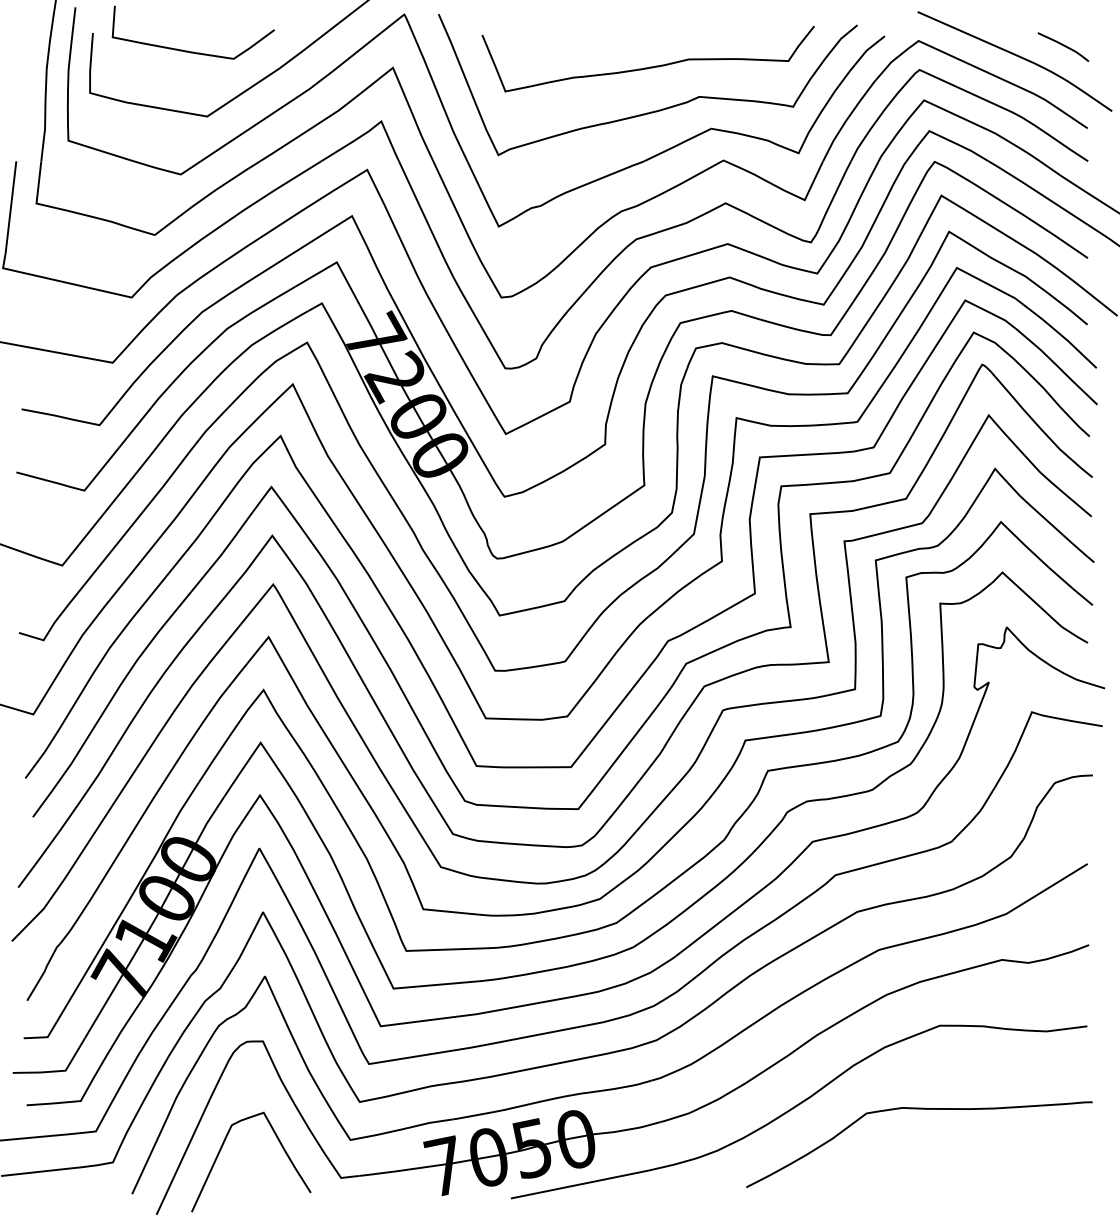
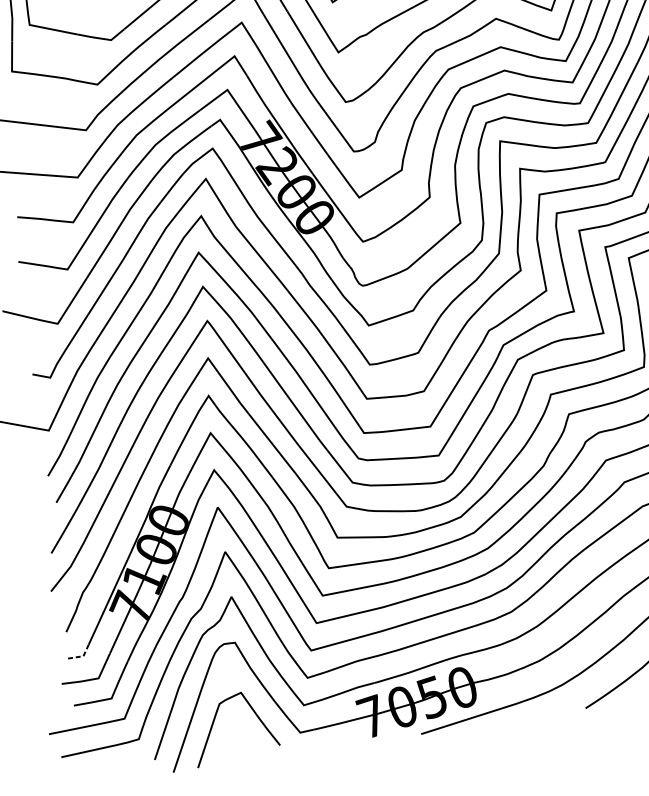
line: (44, 1037) -> (81, 656), solid -> dashed

